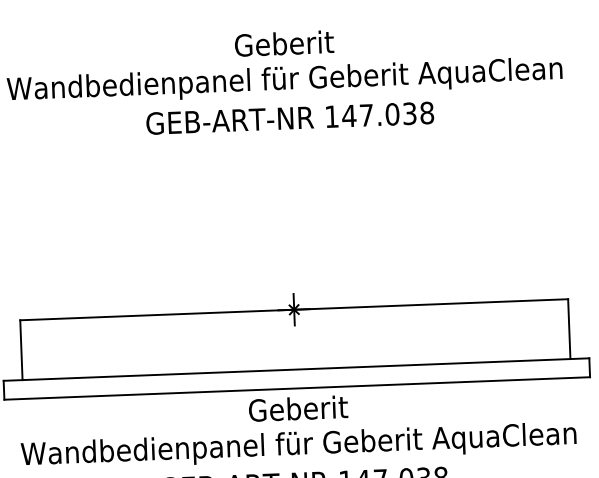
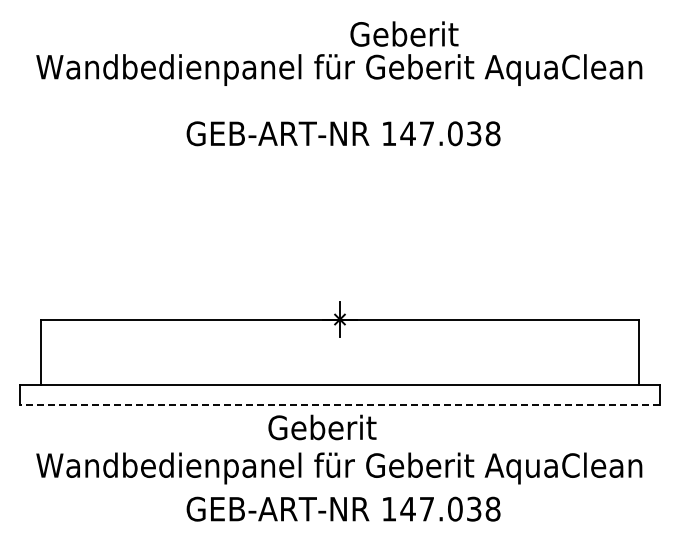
text: (284, 43) -> (404, 33), moved
text: (290, 118) -> (343, 133), moved
line: (297, 388) -> (340, 405), solid -> dashed
text: (298, 408) -> (322, 427), moved

